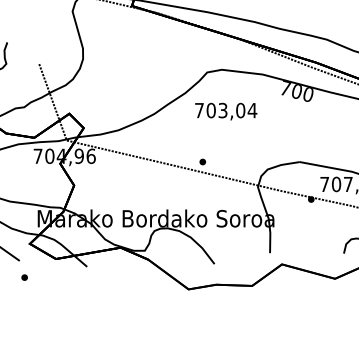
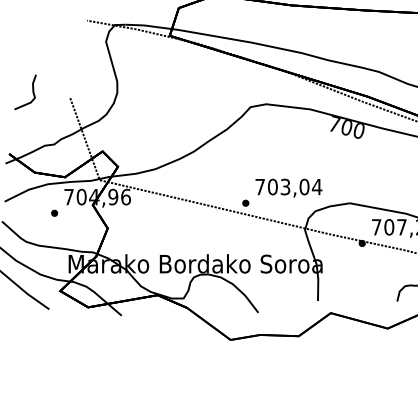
text: (225, 111) -> (288, 187), moved
part: (24, 276) -> (54, 212), moved

